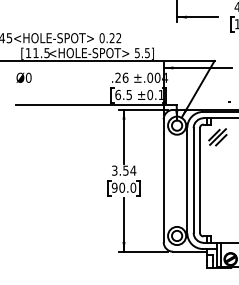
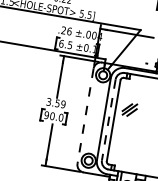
part: (217, 137) -> (129, 109), moved
text: (133, 170) -> (63, 104), 3.54 -> 3.59
line: (163, 181) -> (85, 116), solid -> dashed
line: (193, 181) -> (108, 120), solid -> dashed

